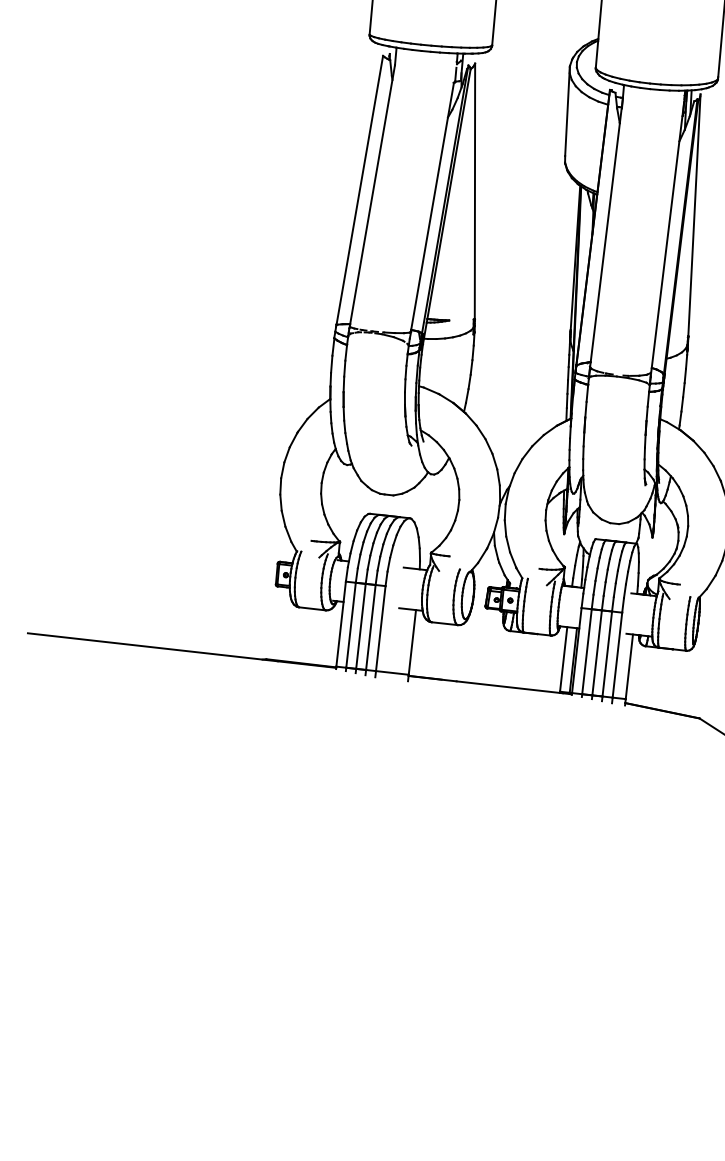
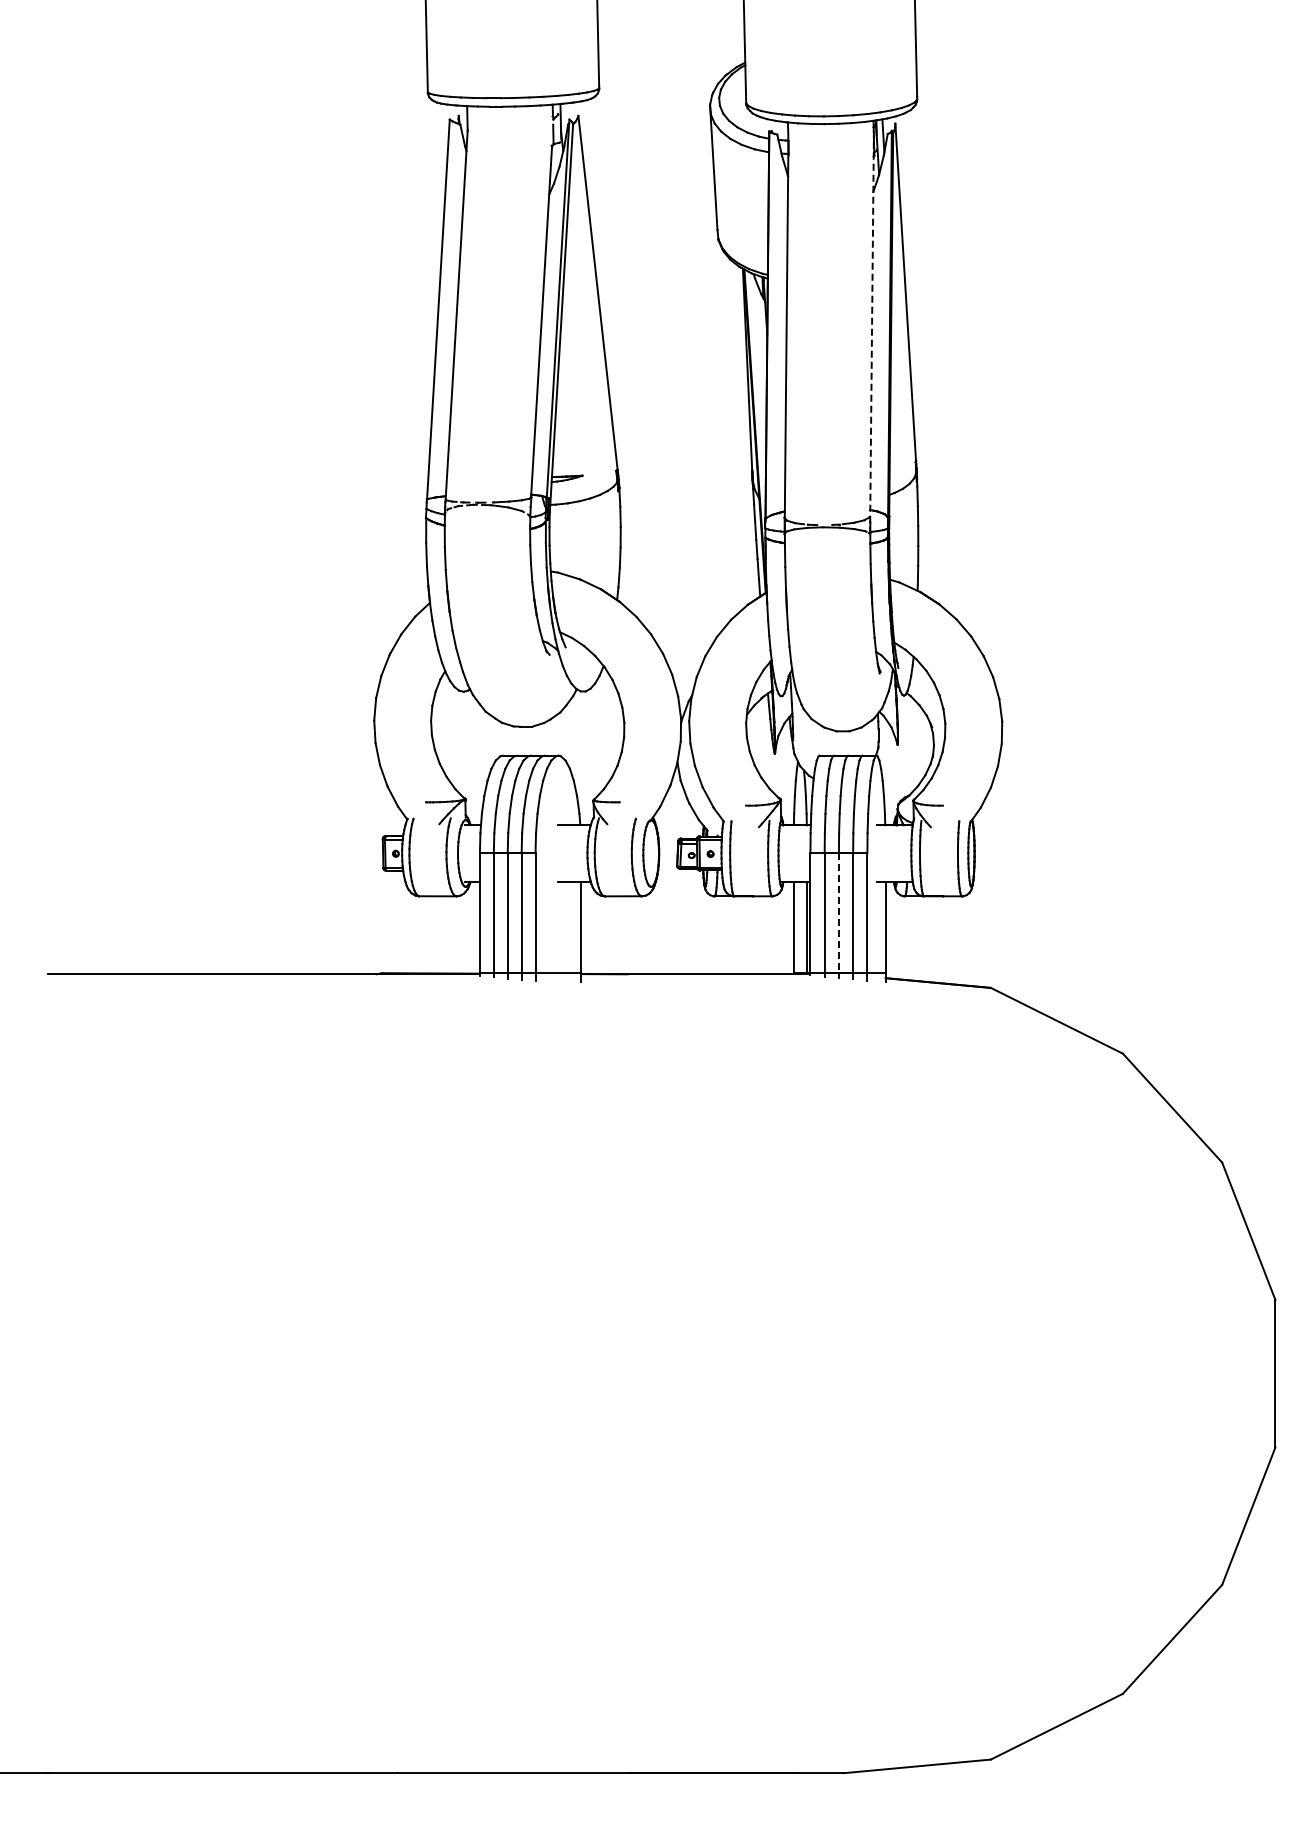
line: (667, 240) -> (872, 330), solid -> dashed
line: (596, 653) -> (838, 913), solid -> dashed

